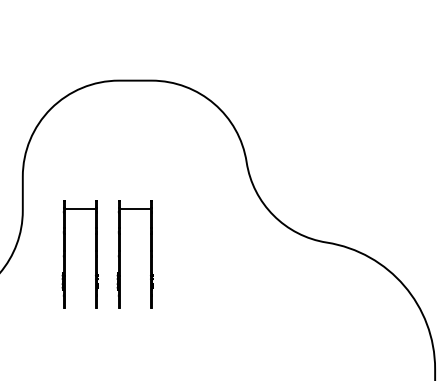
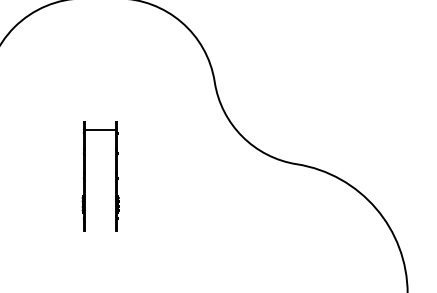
part: (65, 254) -> (29, 176), removed

